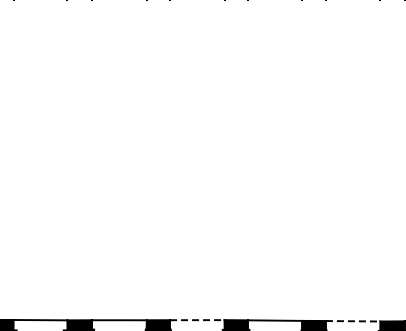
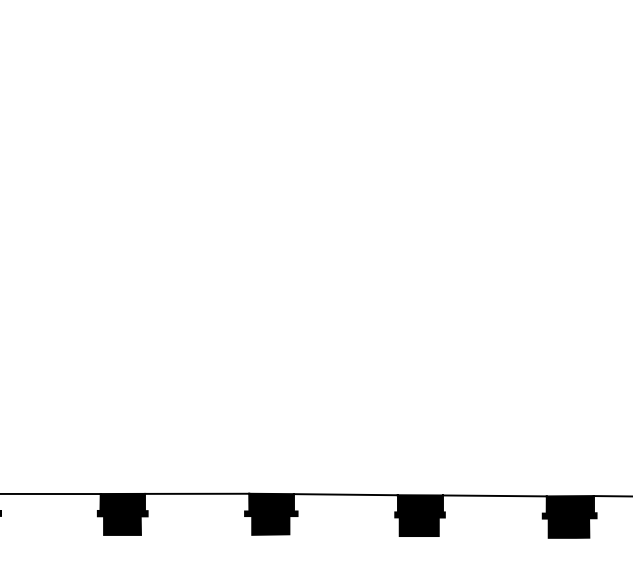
line: (197, 320) -> (197, 494), dashed -> solid
line: (353, 321) -> (495, 496), dashed -> solid

